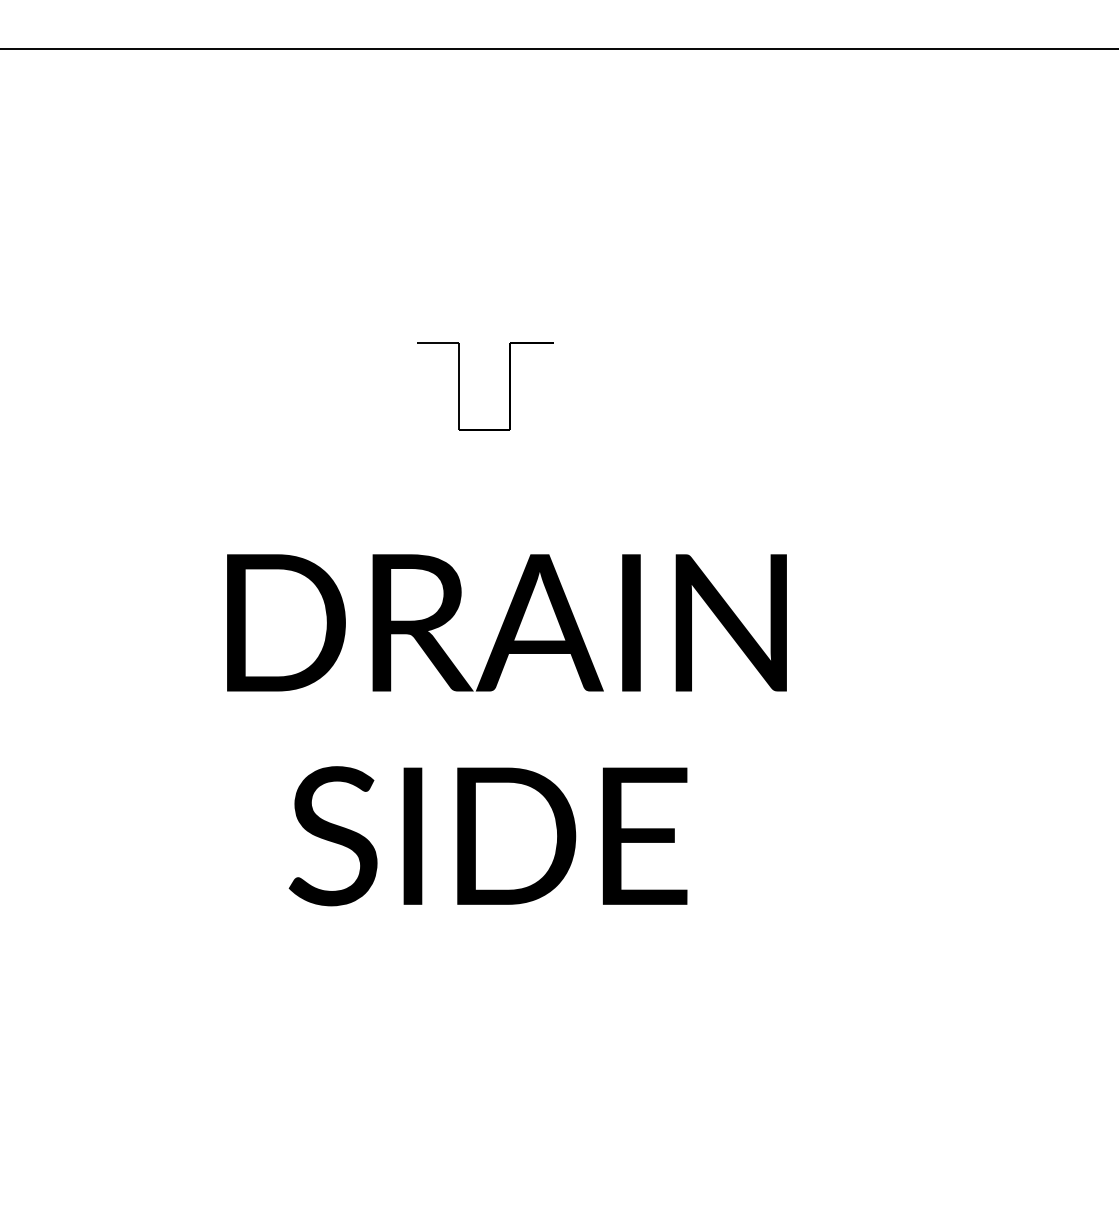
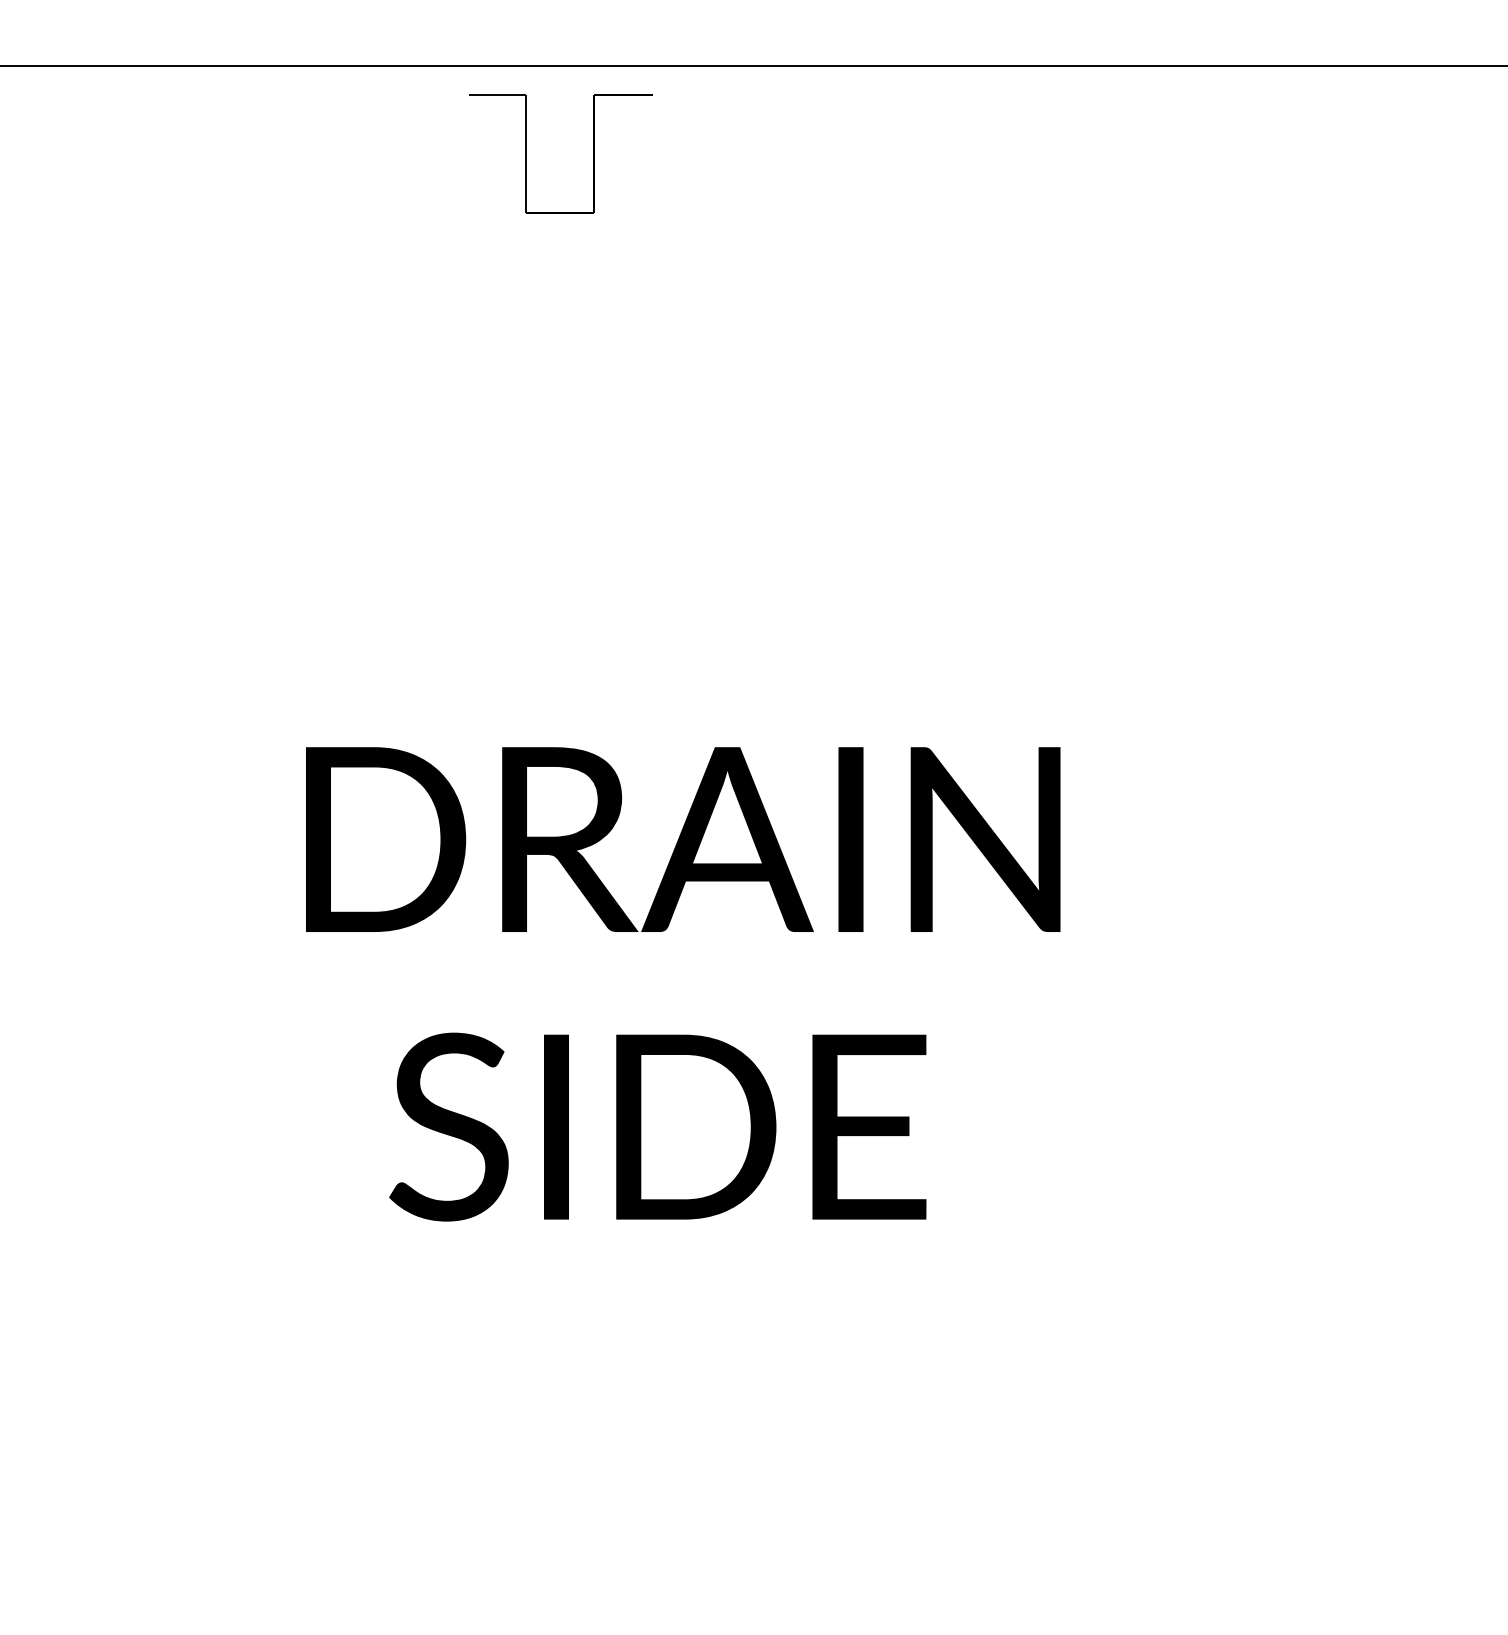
part: (509, 386) -> (593, 154), moved

